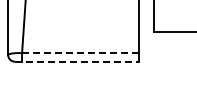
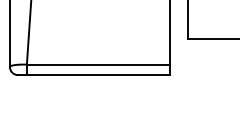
line: (80, 53) -> (98, 65), dashed -> solid
line: (77, 61) -> (94, 74), dashed -> solid

